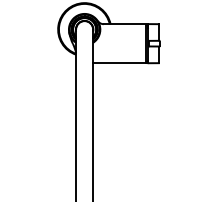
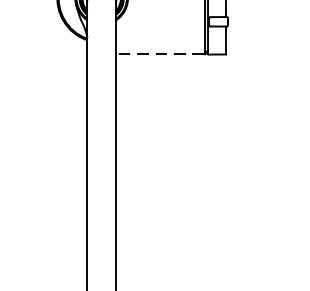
line: (118, 63) -> (158, 55), solid -> dashed

